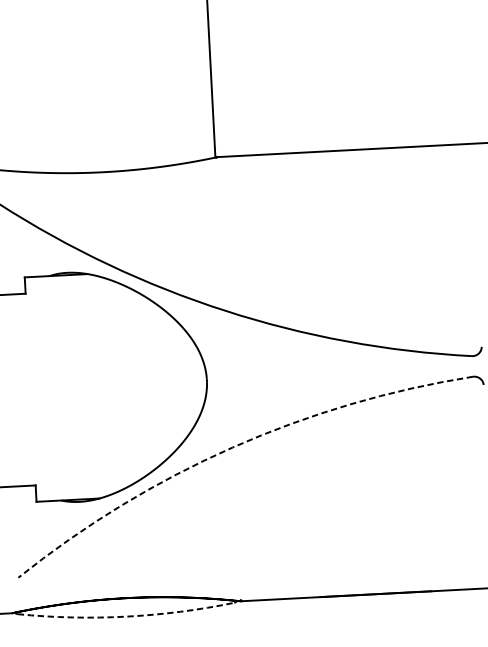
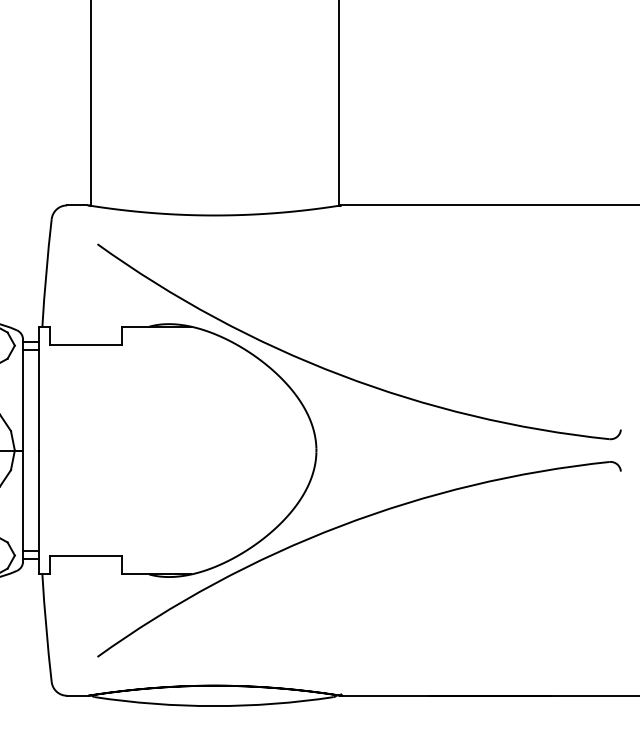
arc: (232, 447) -> (340, 526), dashed -> solid
arc: (126, 617) -> (214, 706), dashed -> solid

